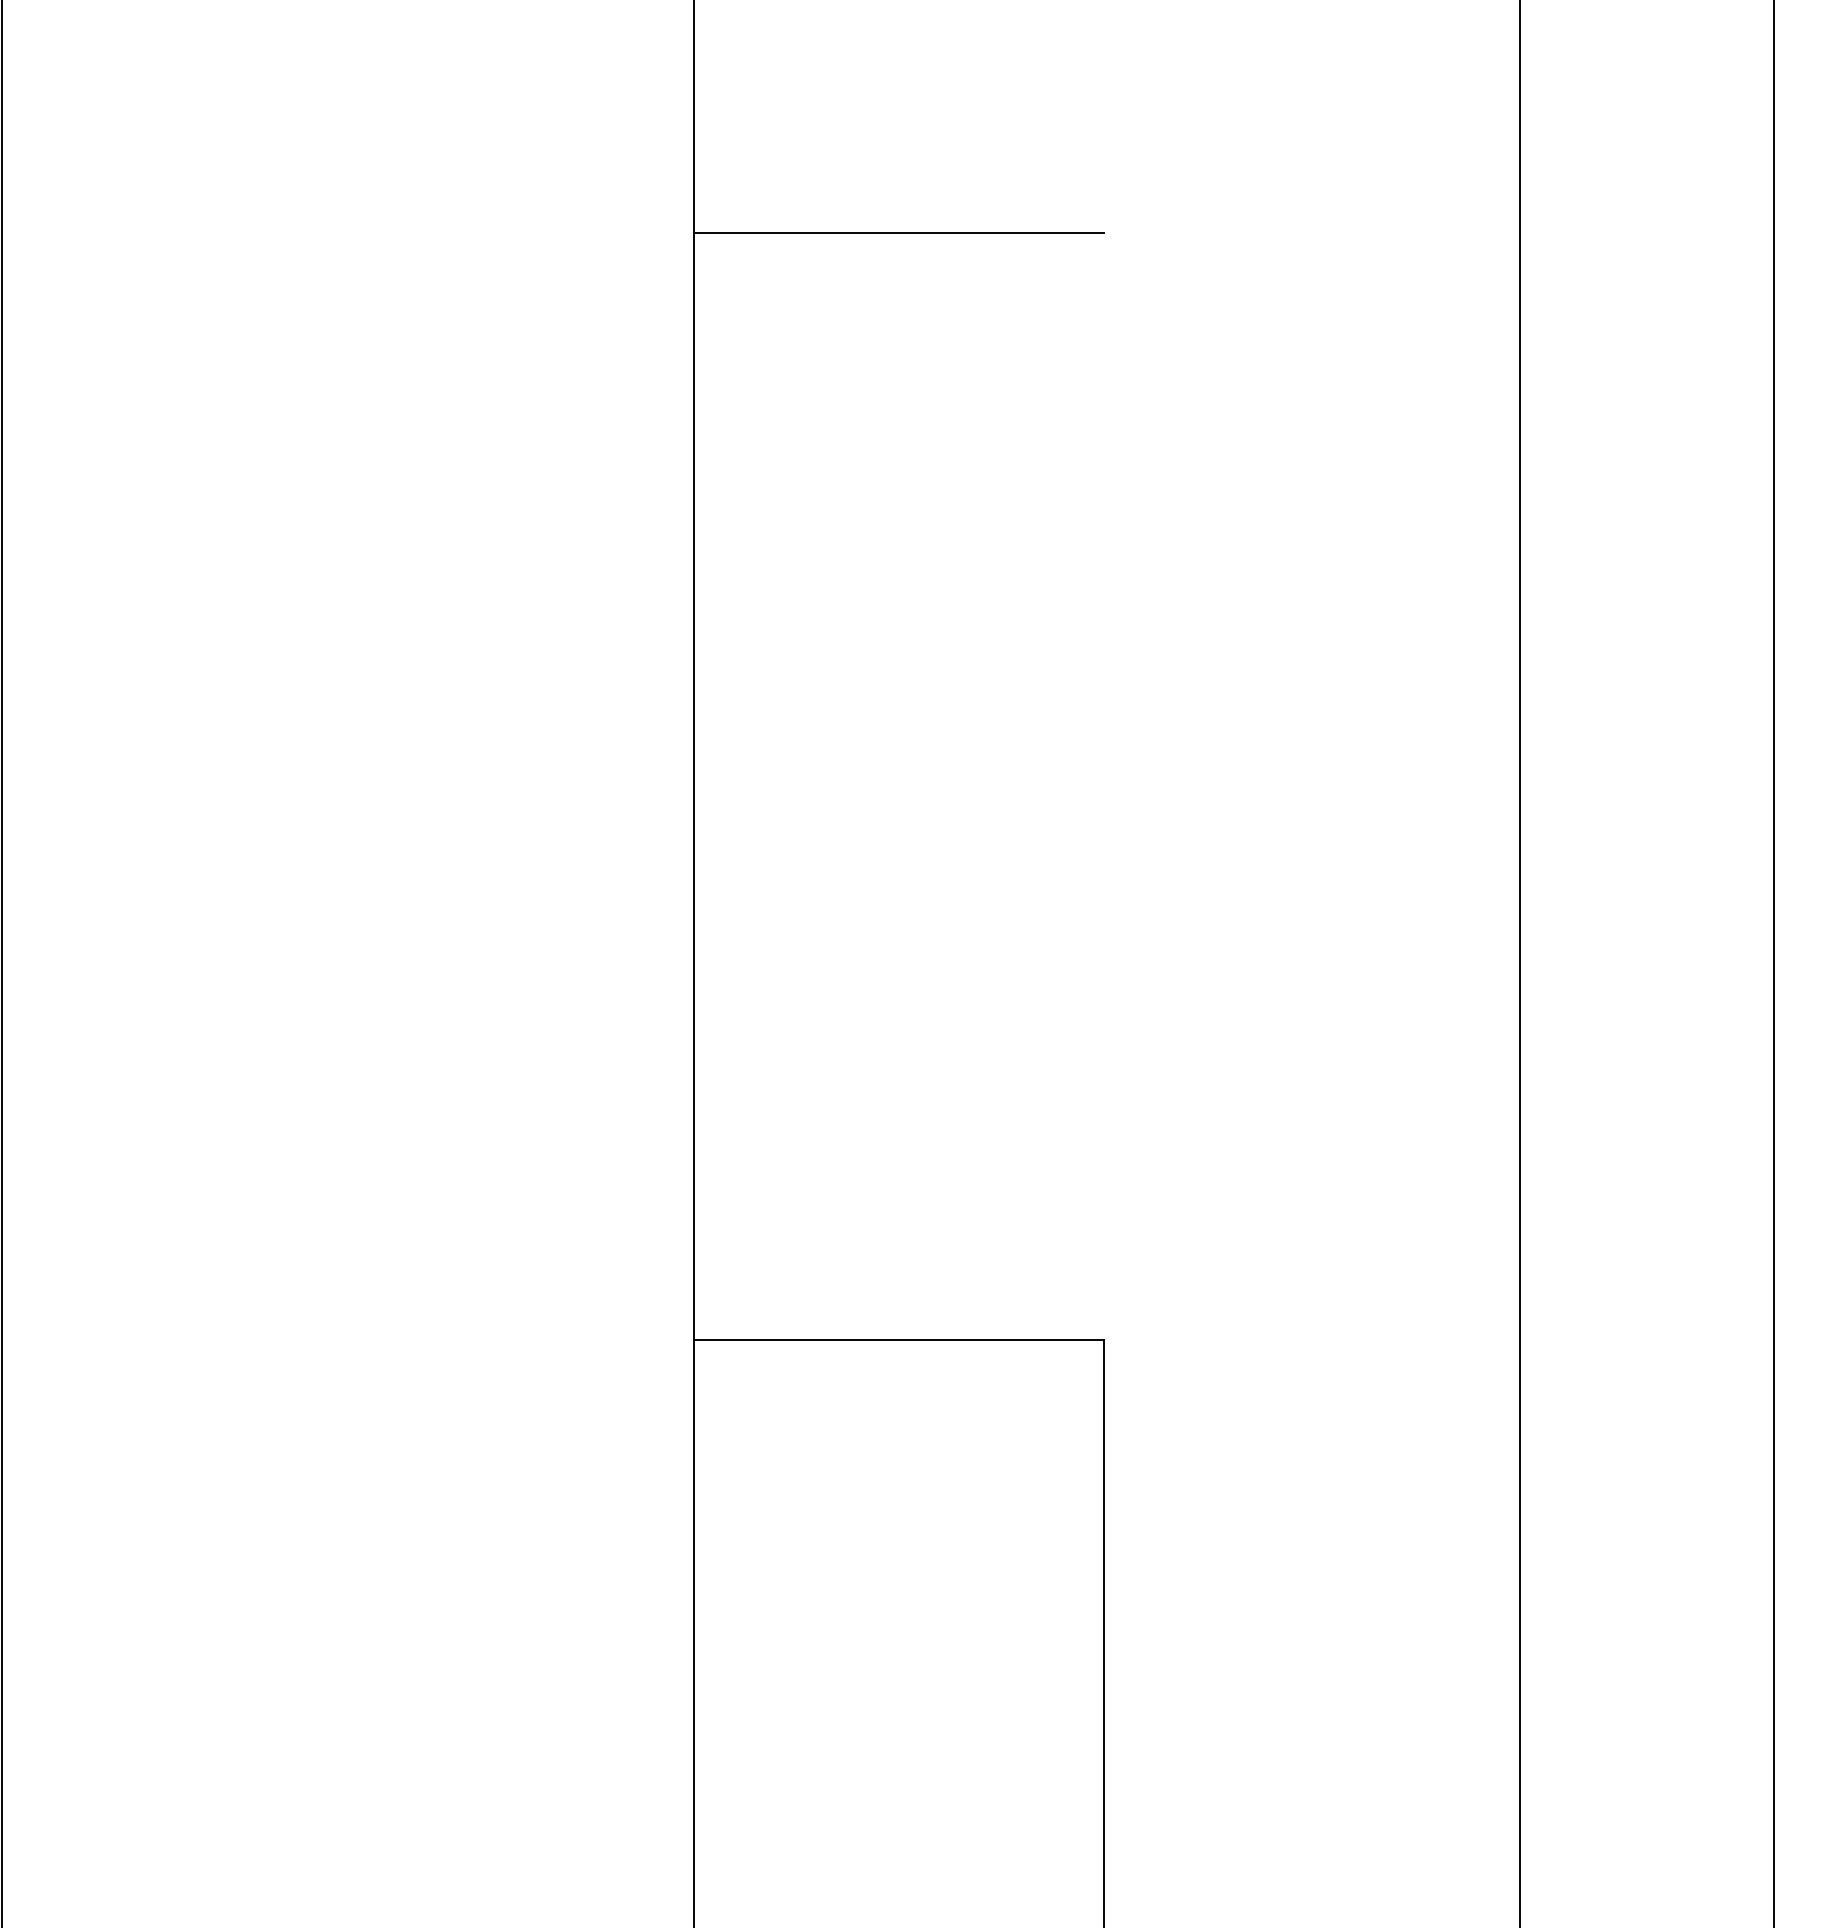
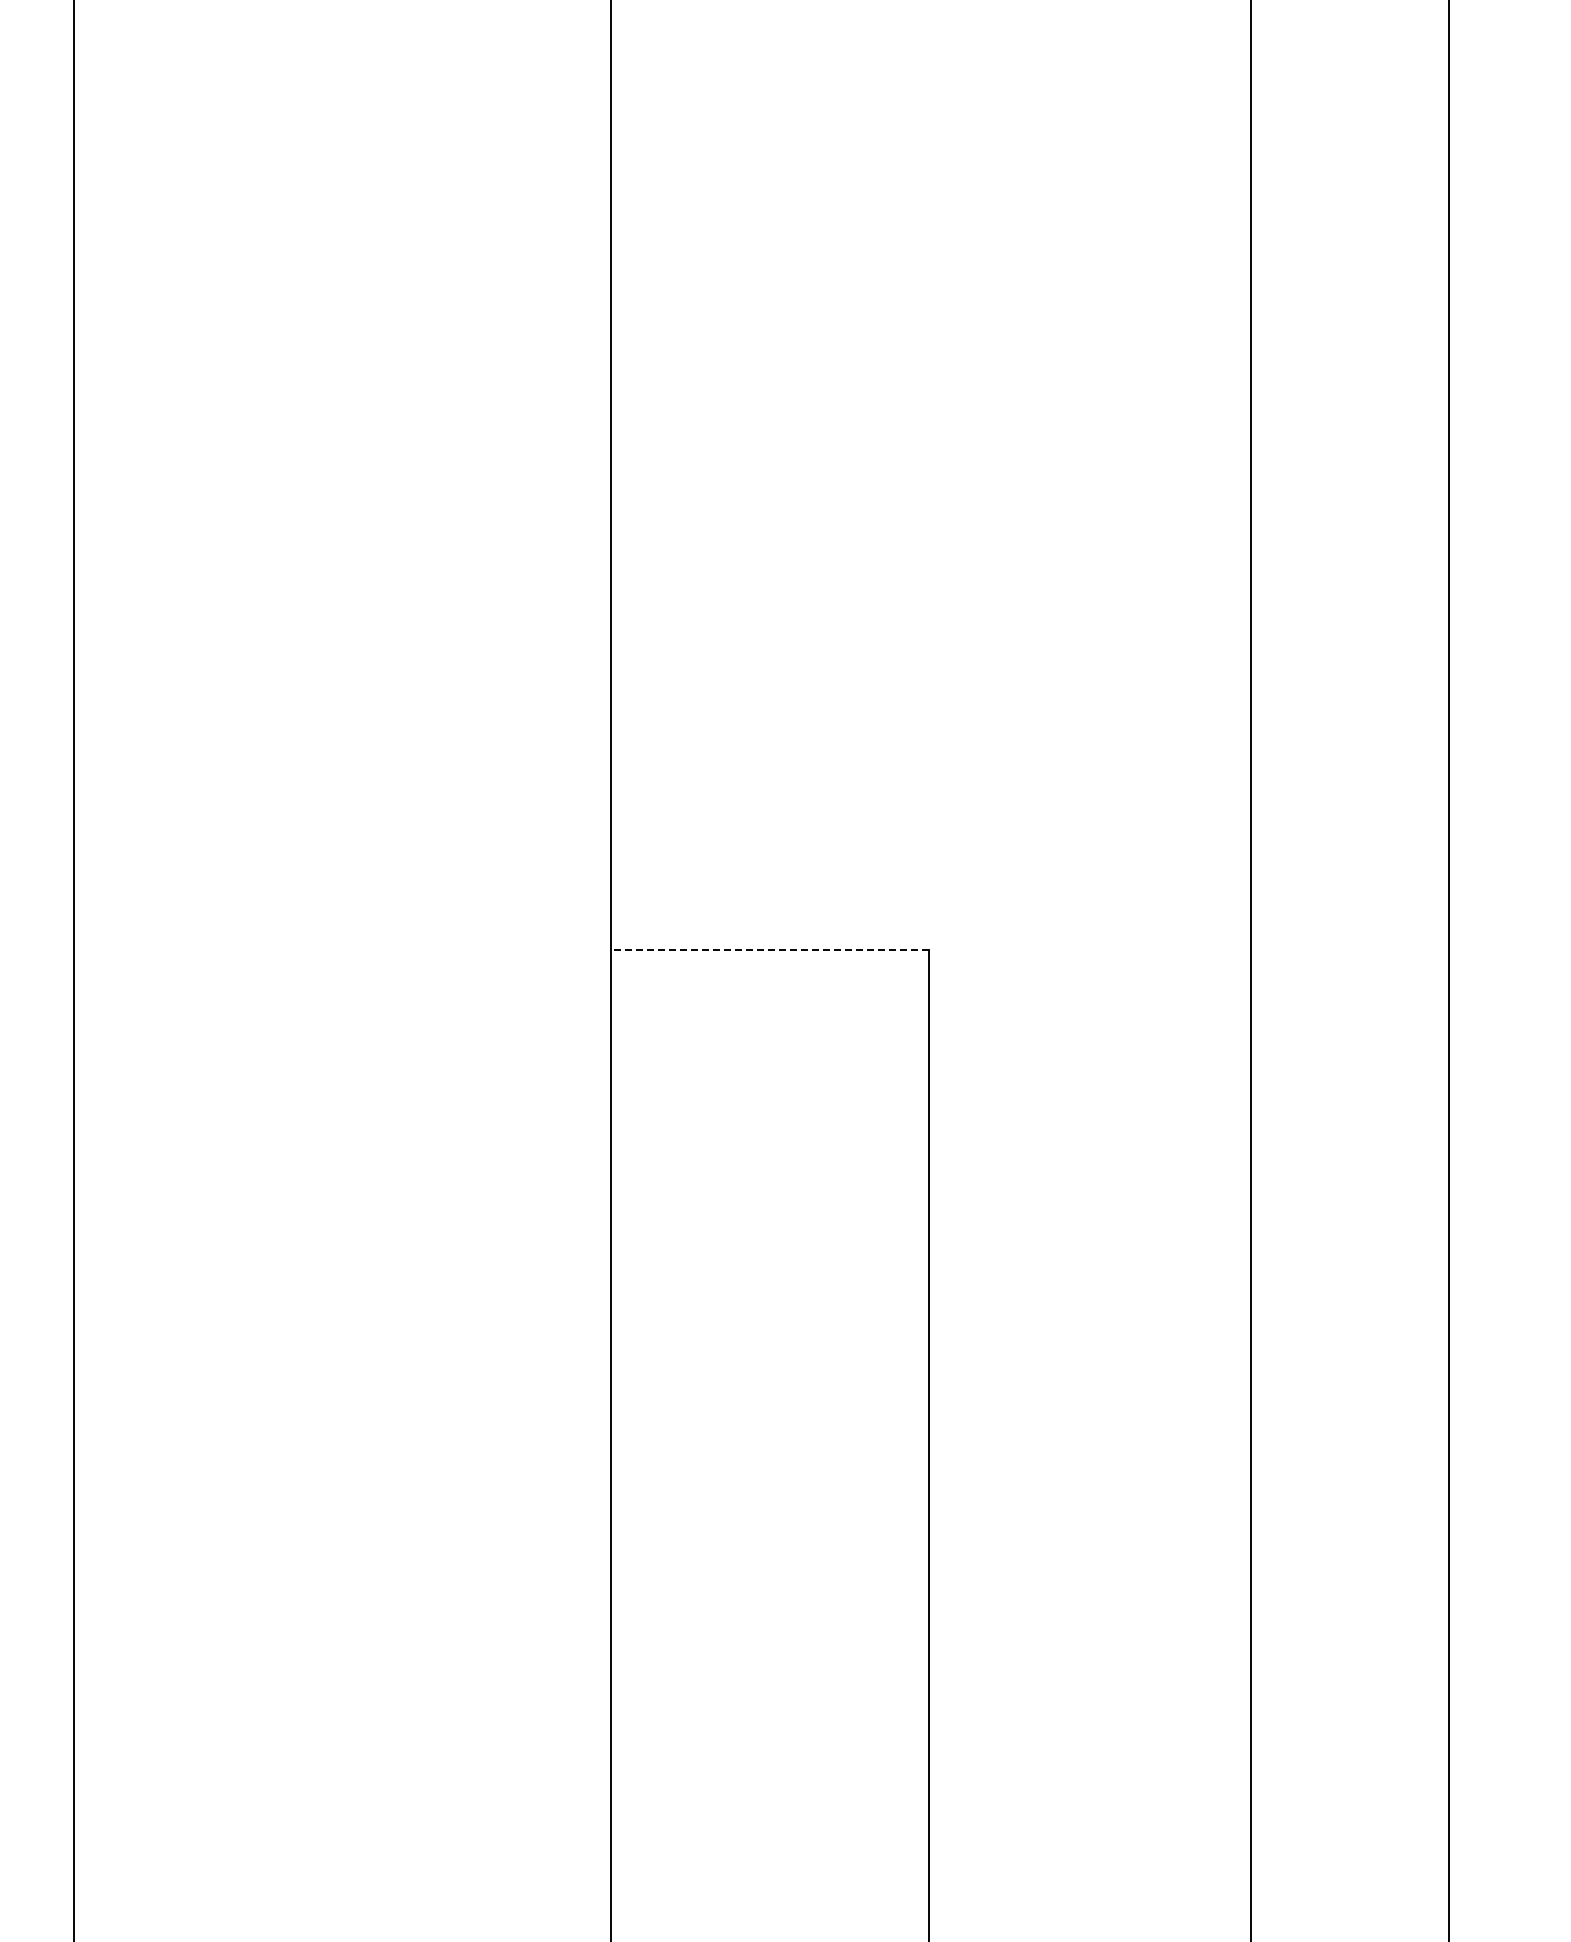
line: (898, 232) -> (769, 90), removed
line: (898, 1339) -> (769, 949), solid -> dashed

